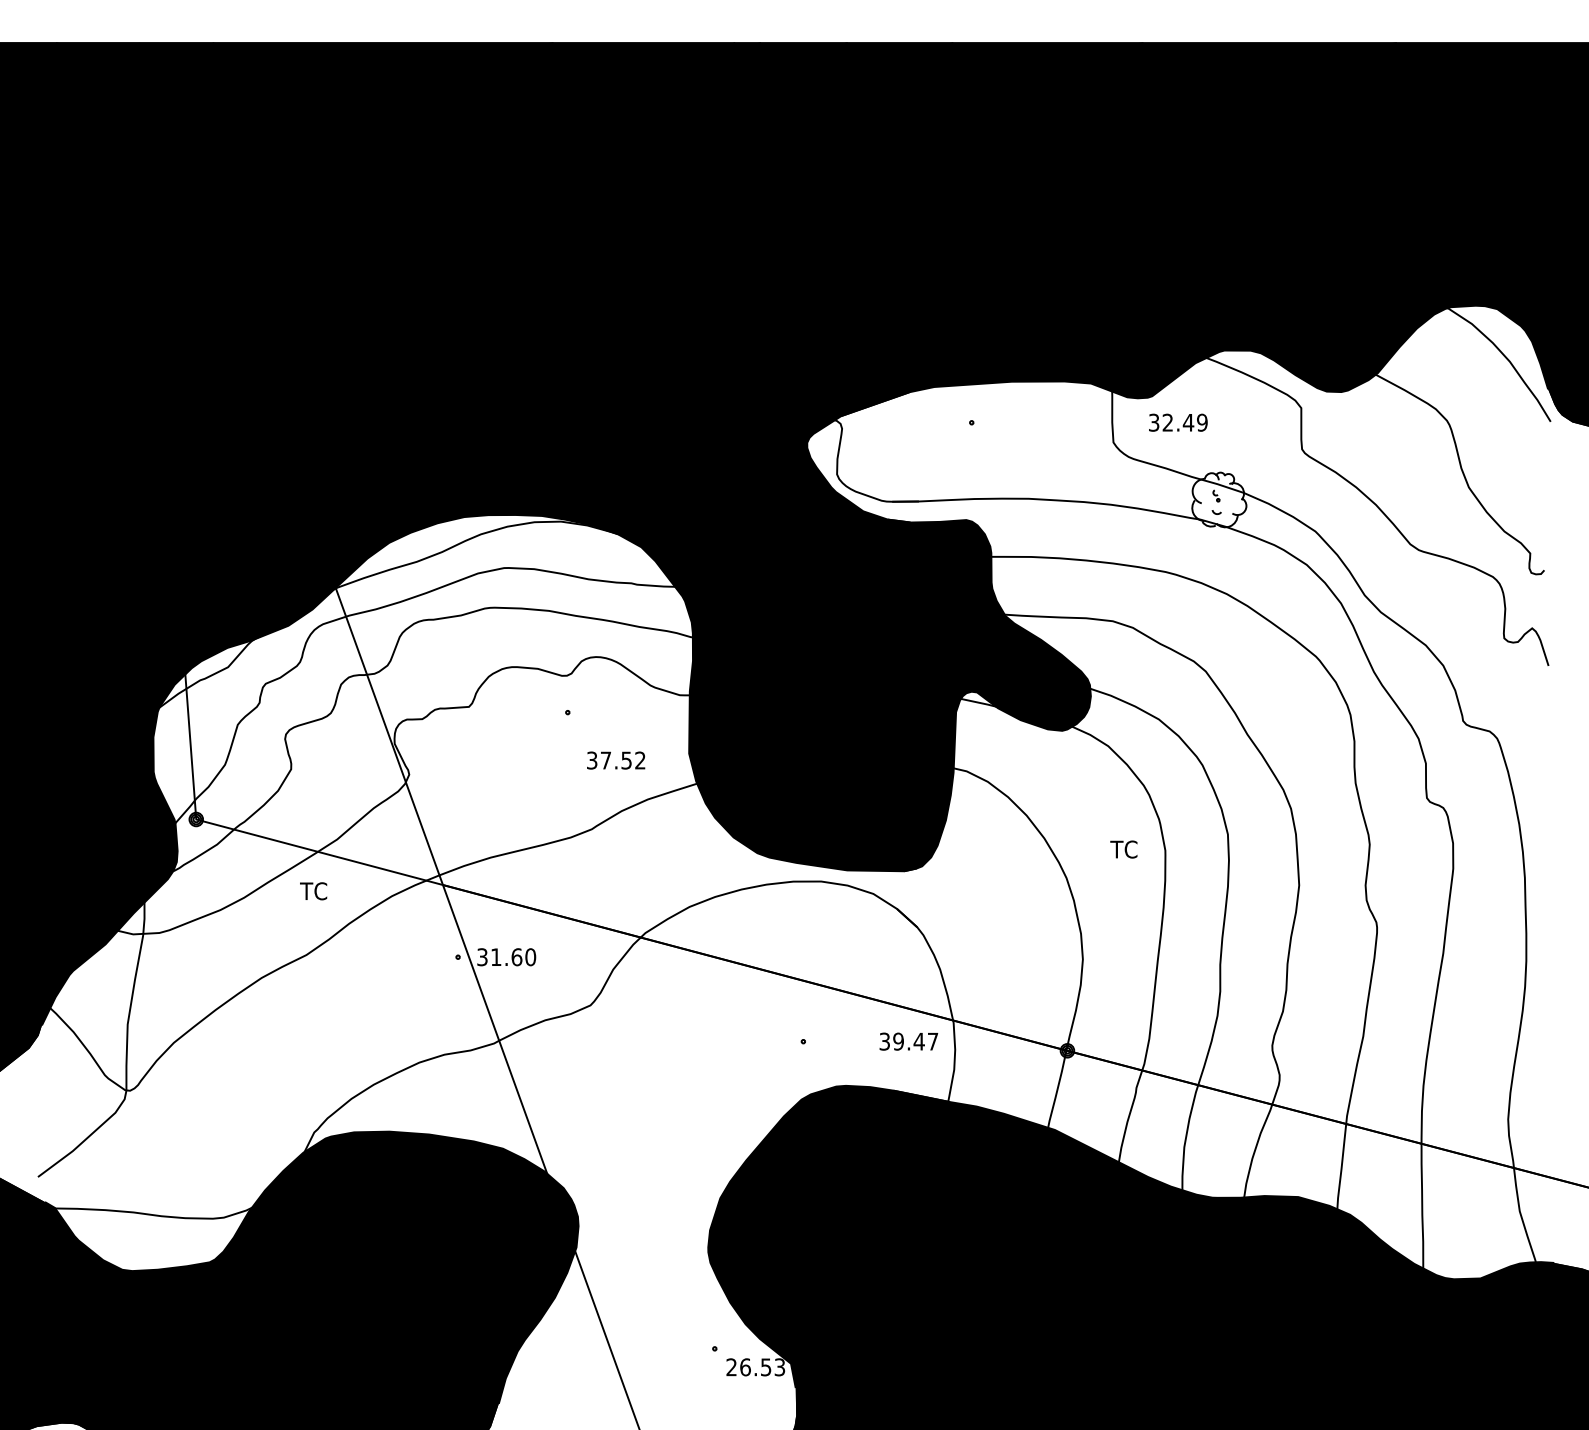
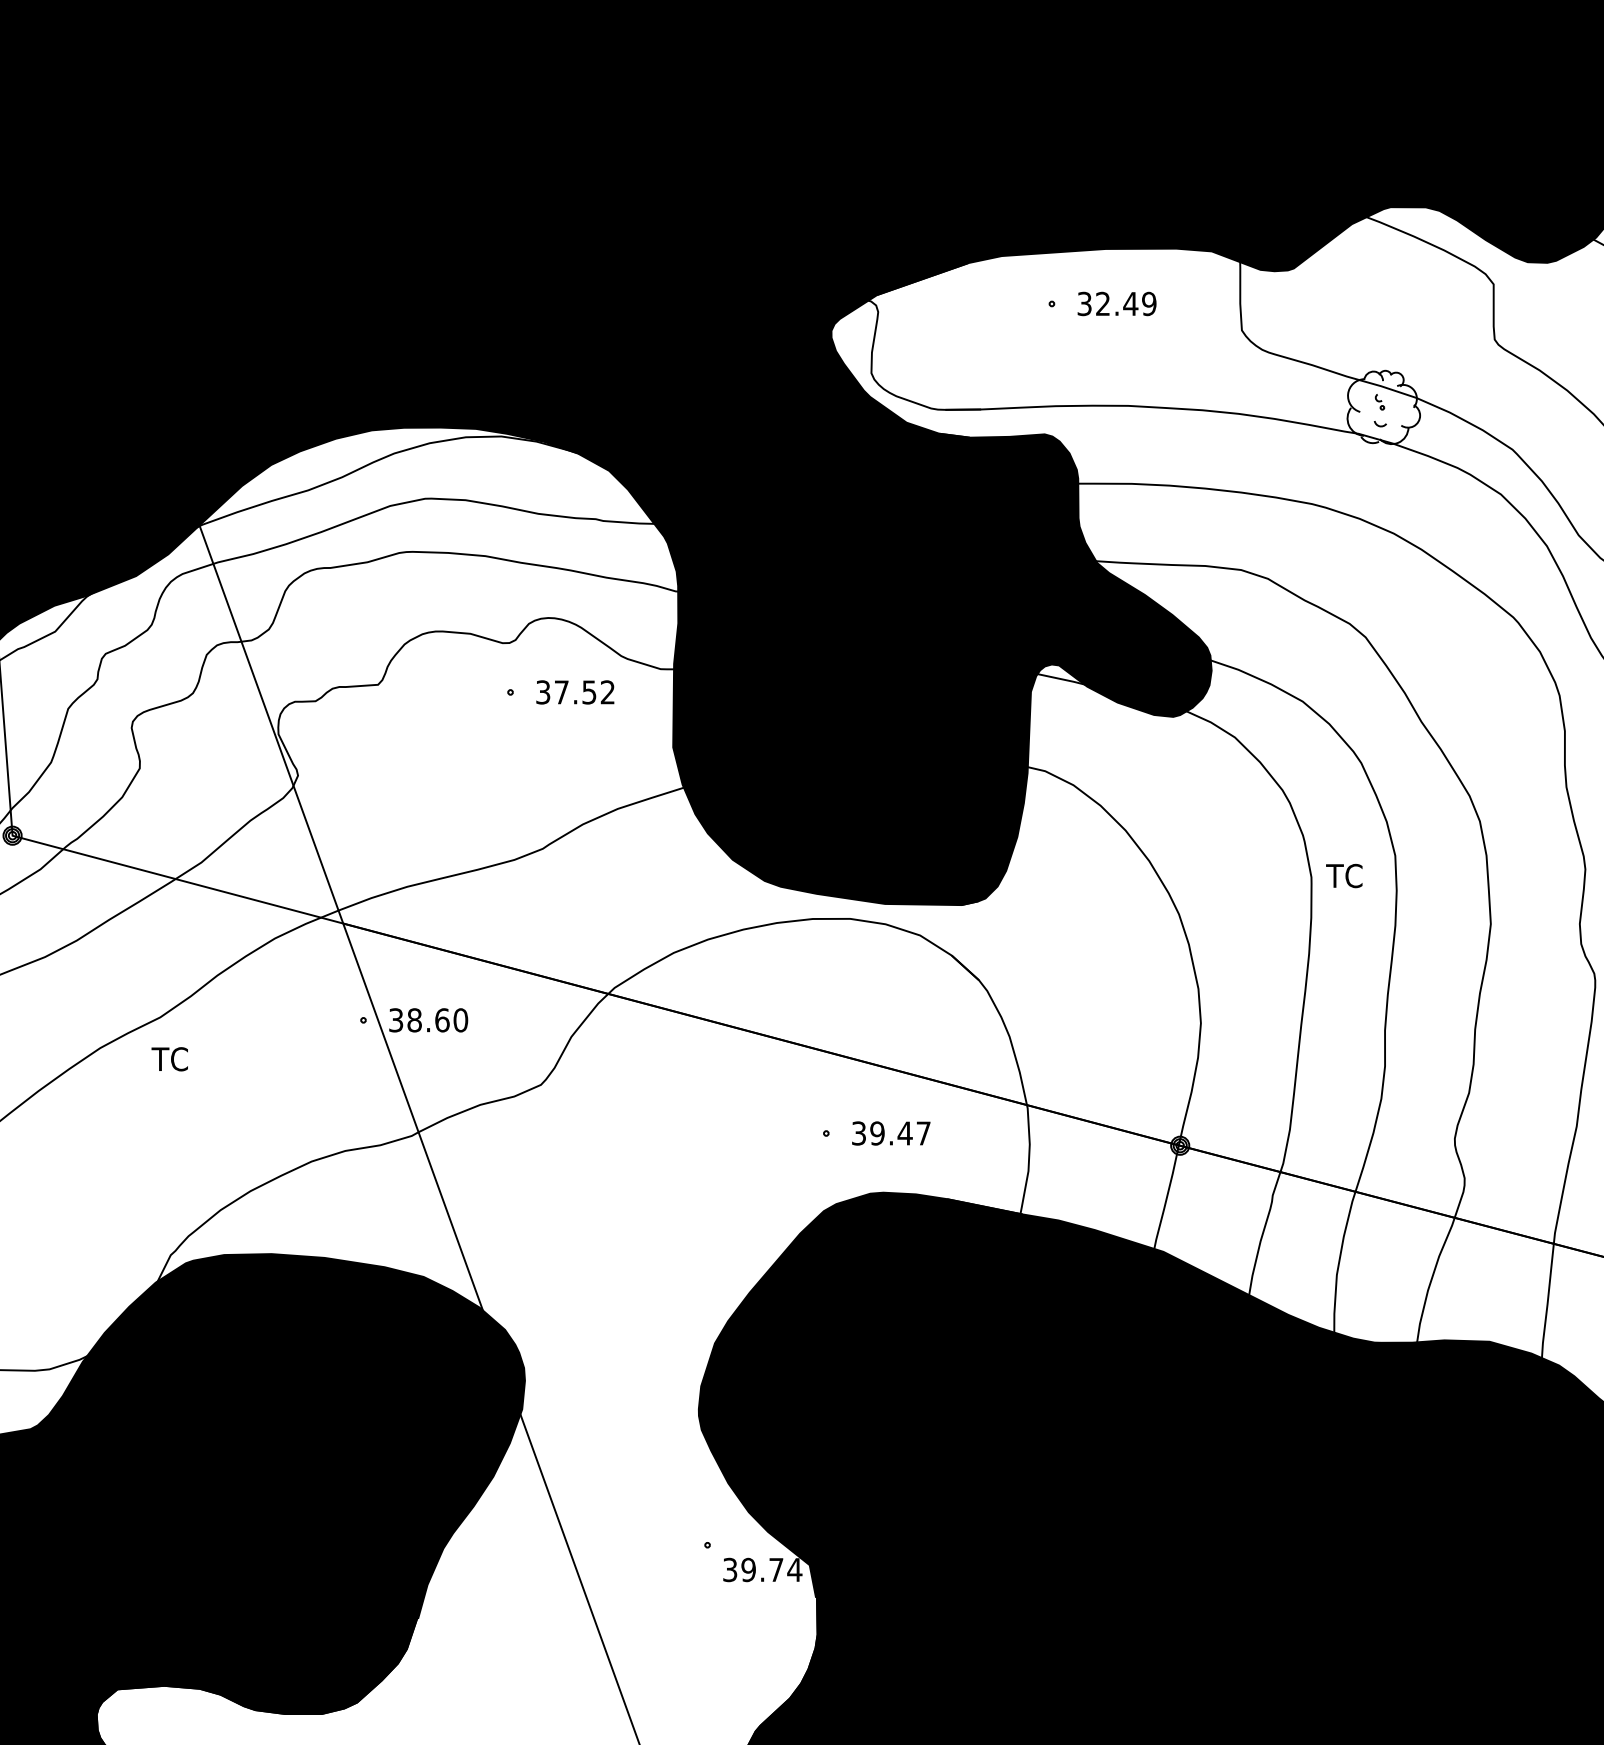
text: (1178, 422) -> (1117, 303), moved
text: (616, 760) -> (575, 692), moved
text: (1123, 849) -> (1343, 875), moved
text: (313, 891) -> (169, 1059), moved
text: (496, 957) -> (414, 1020), 31.60 -> 38.60
text: (908, 1041) -> (890, 1133), moved
text: (755, 1367) -> (762, 1570), 26.53 -> 39.74

